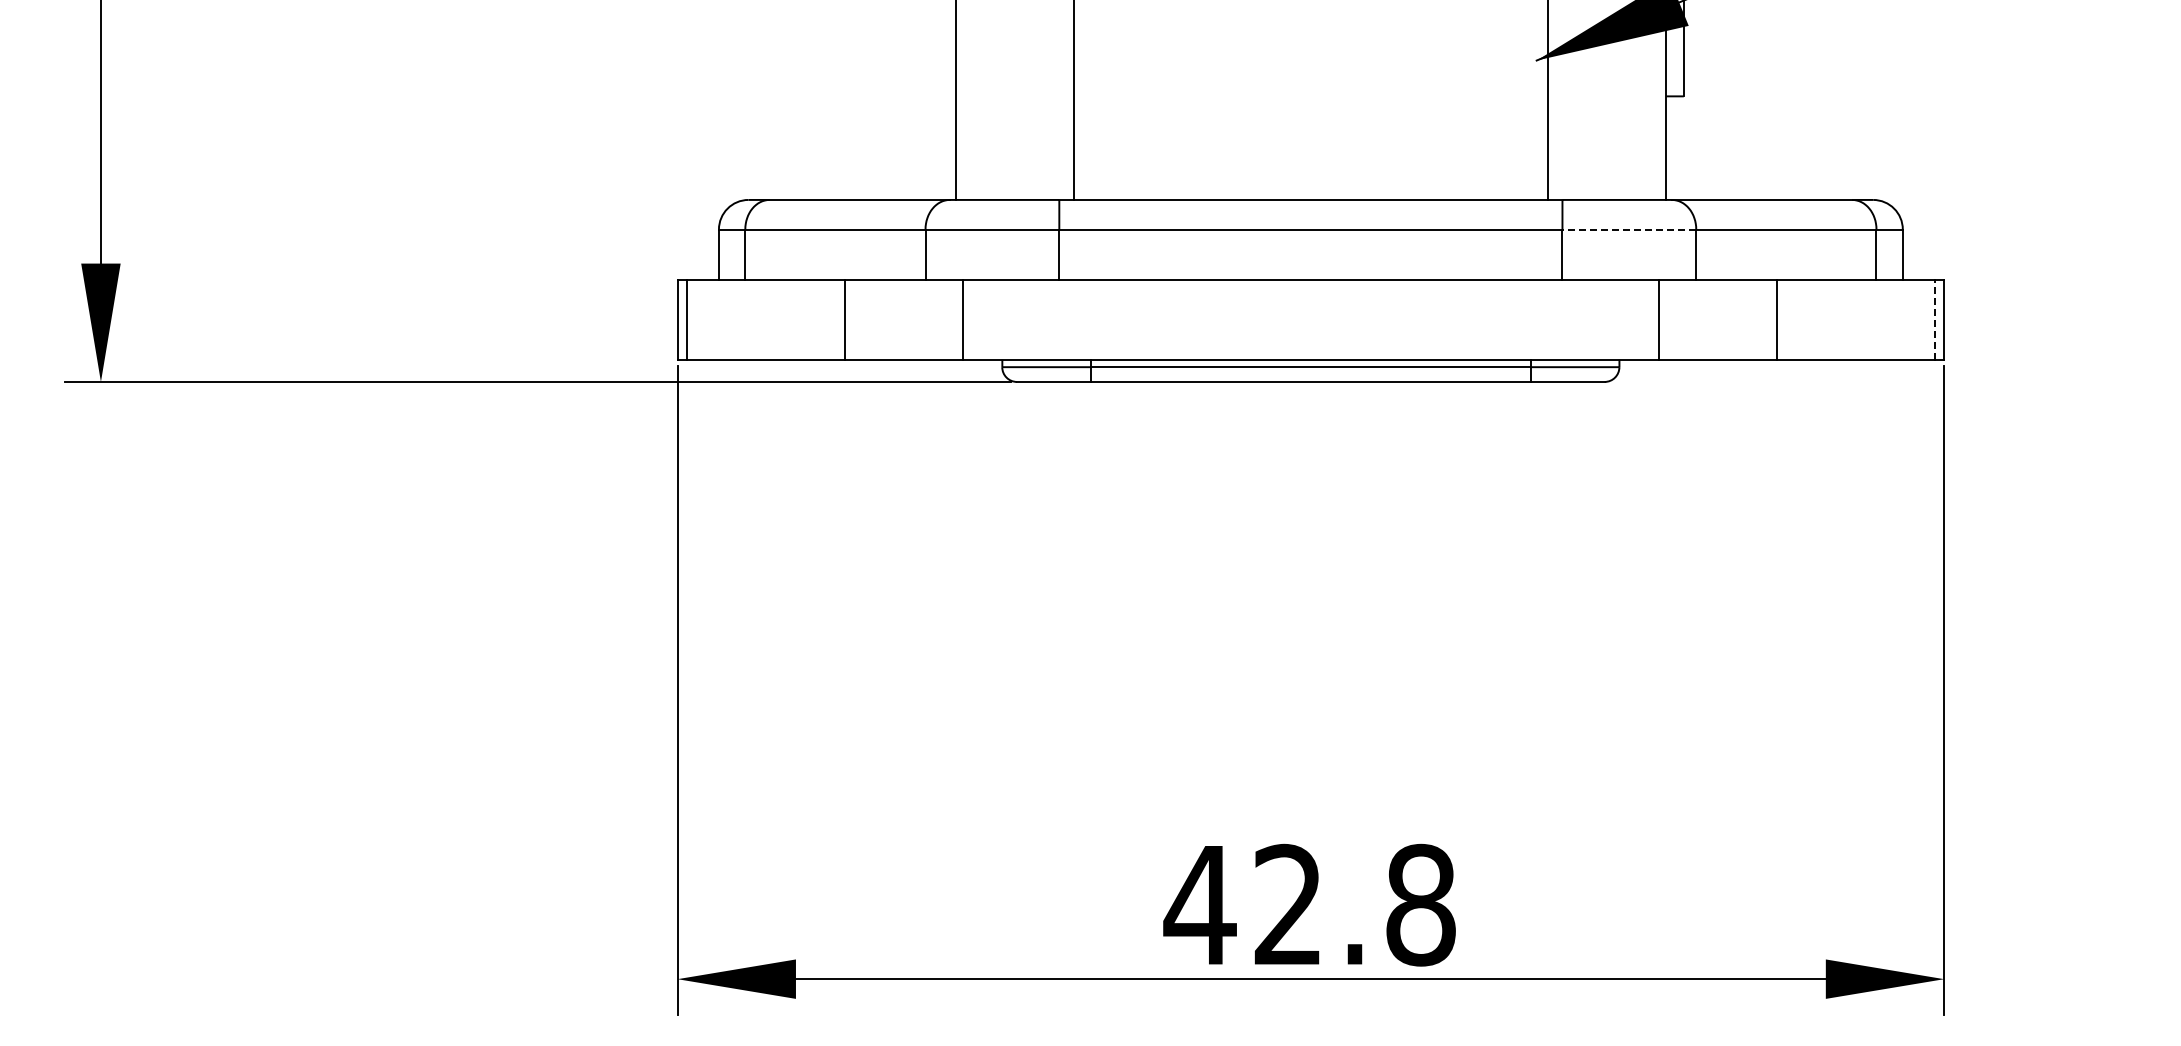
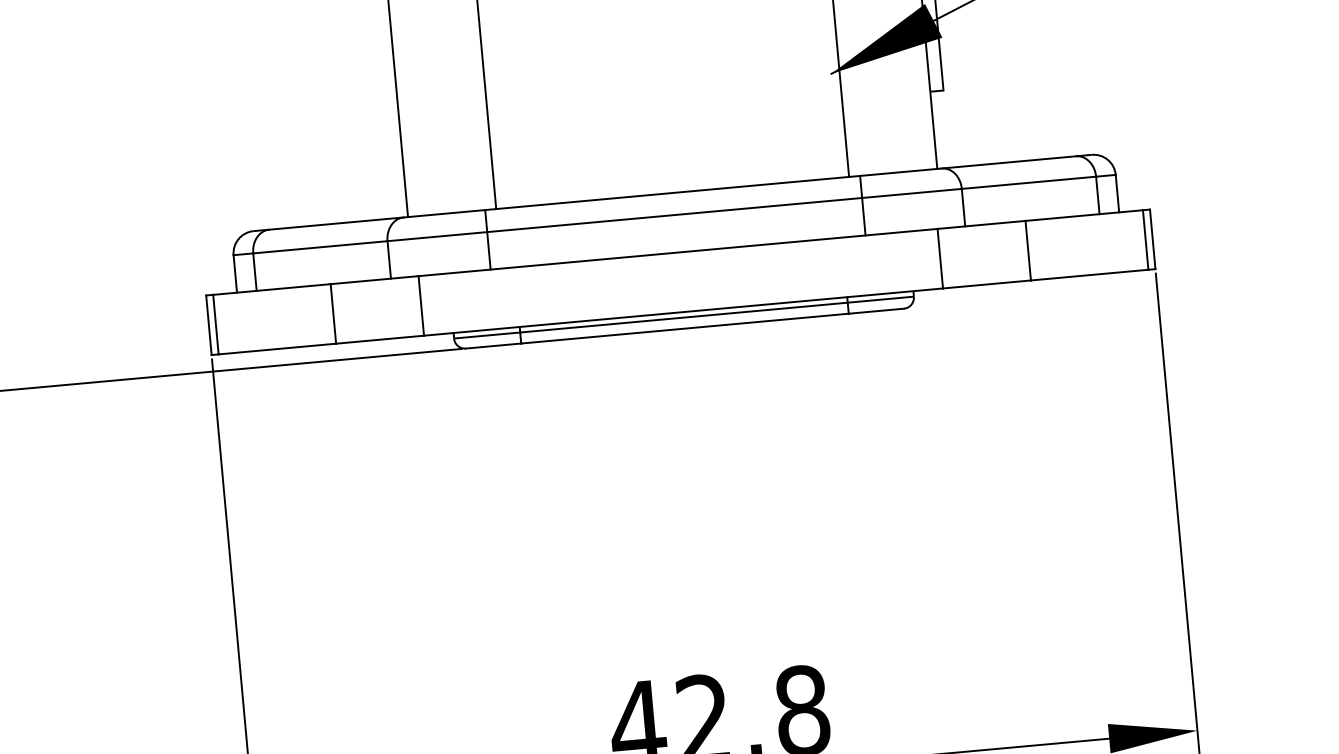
line: (1629, 229) -> (912, 193), dashed -> solid
line: (1934, 319) -> (1145, 239), dashed -> solid

